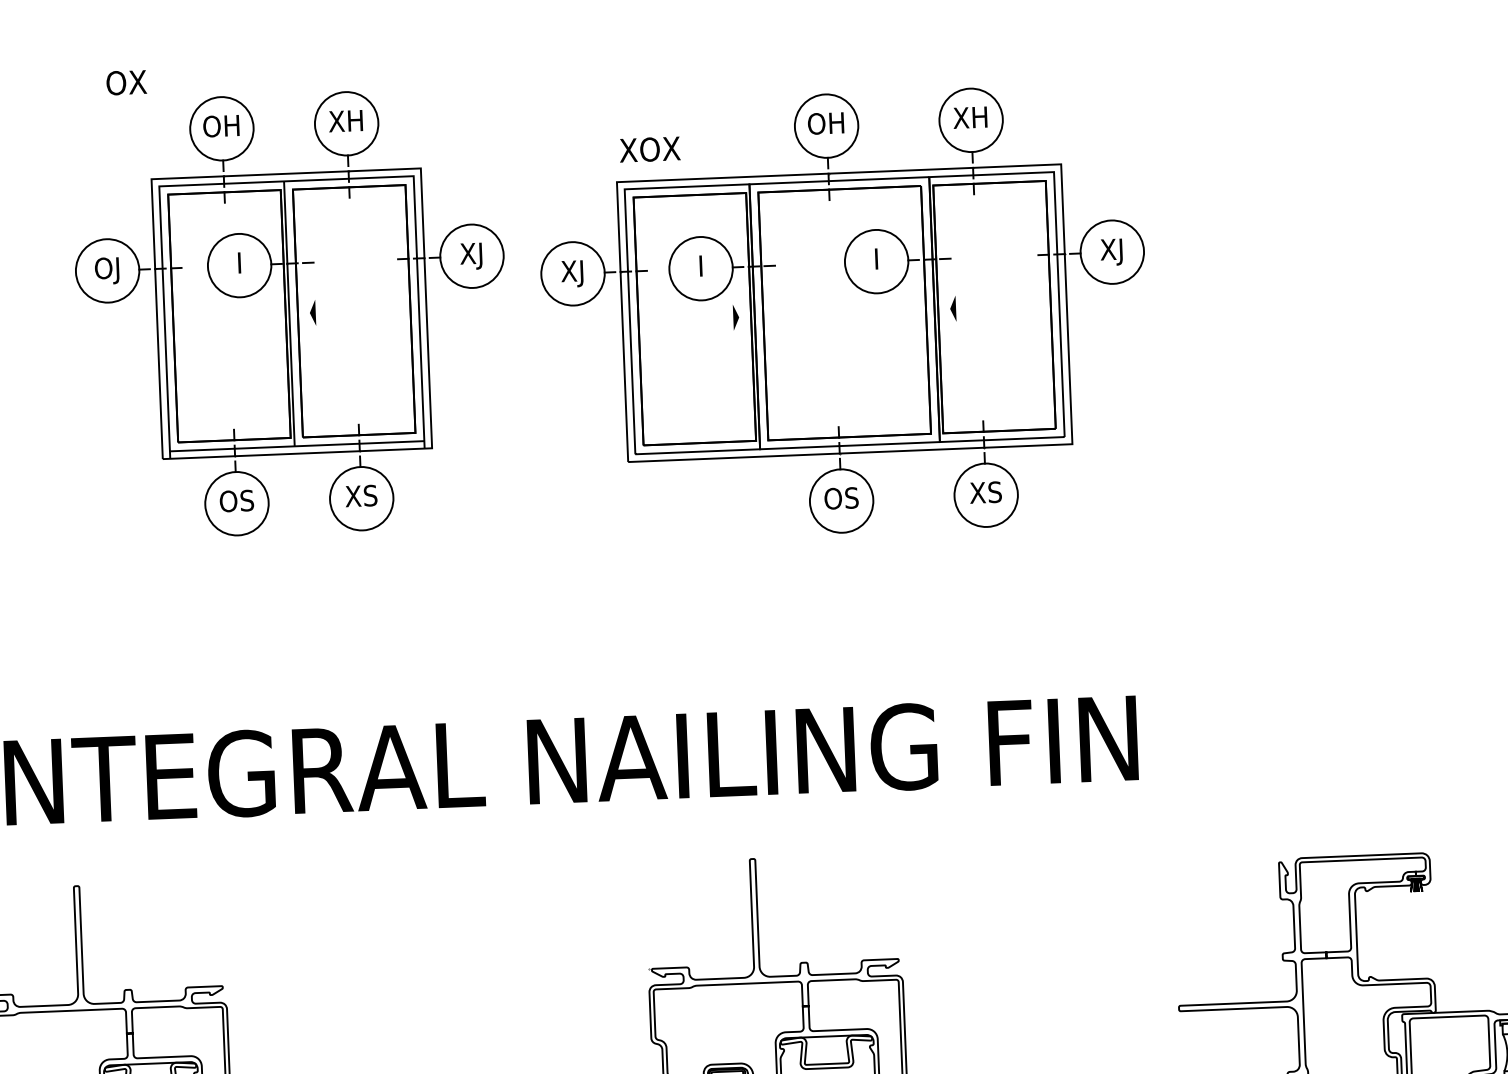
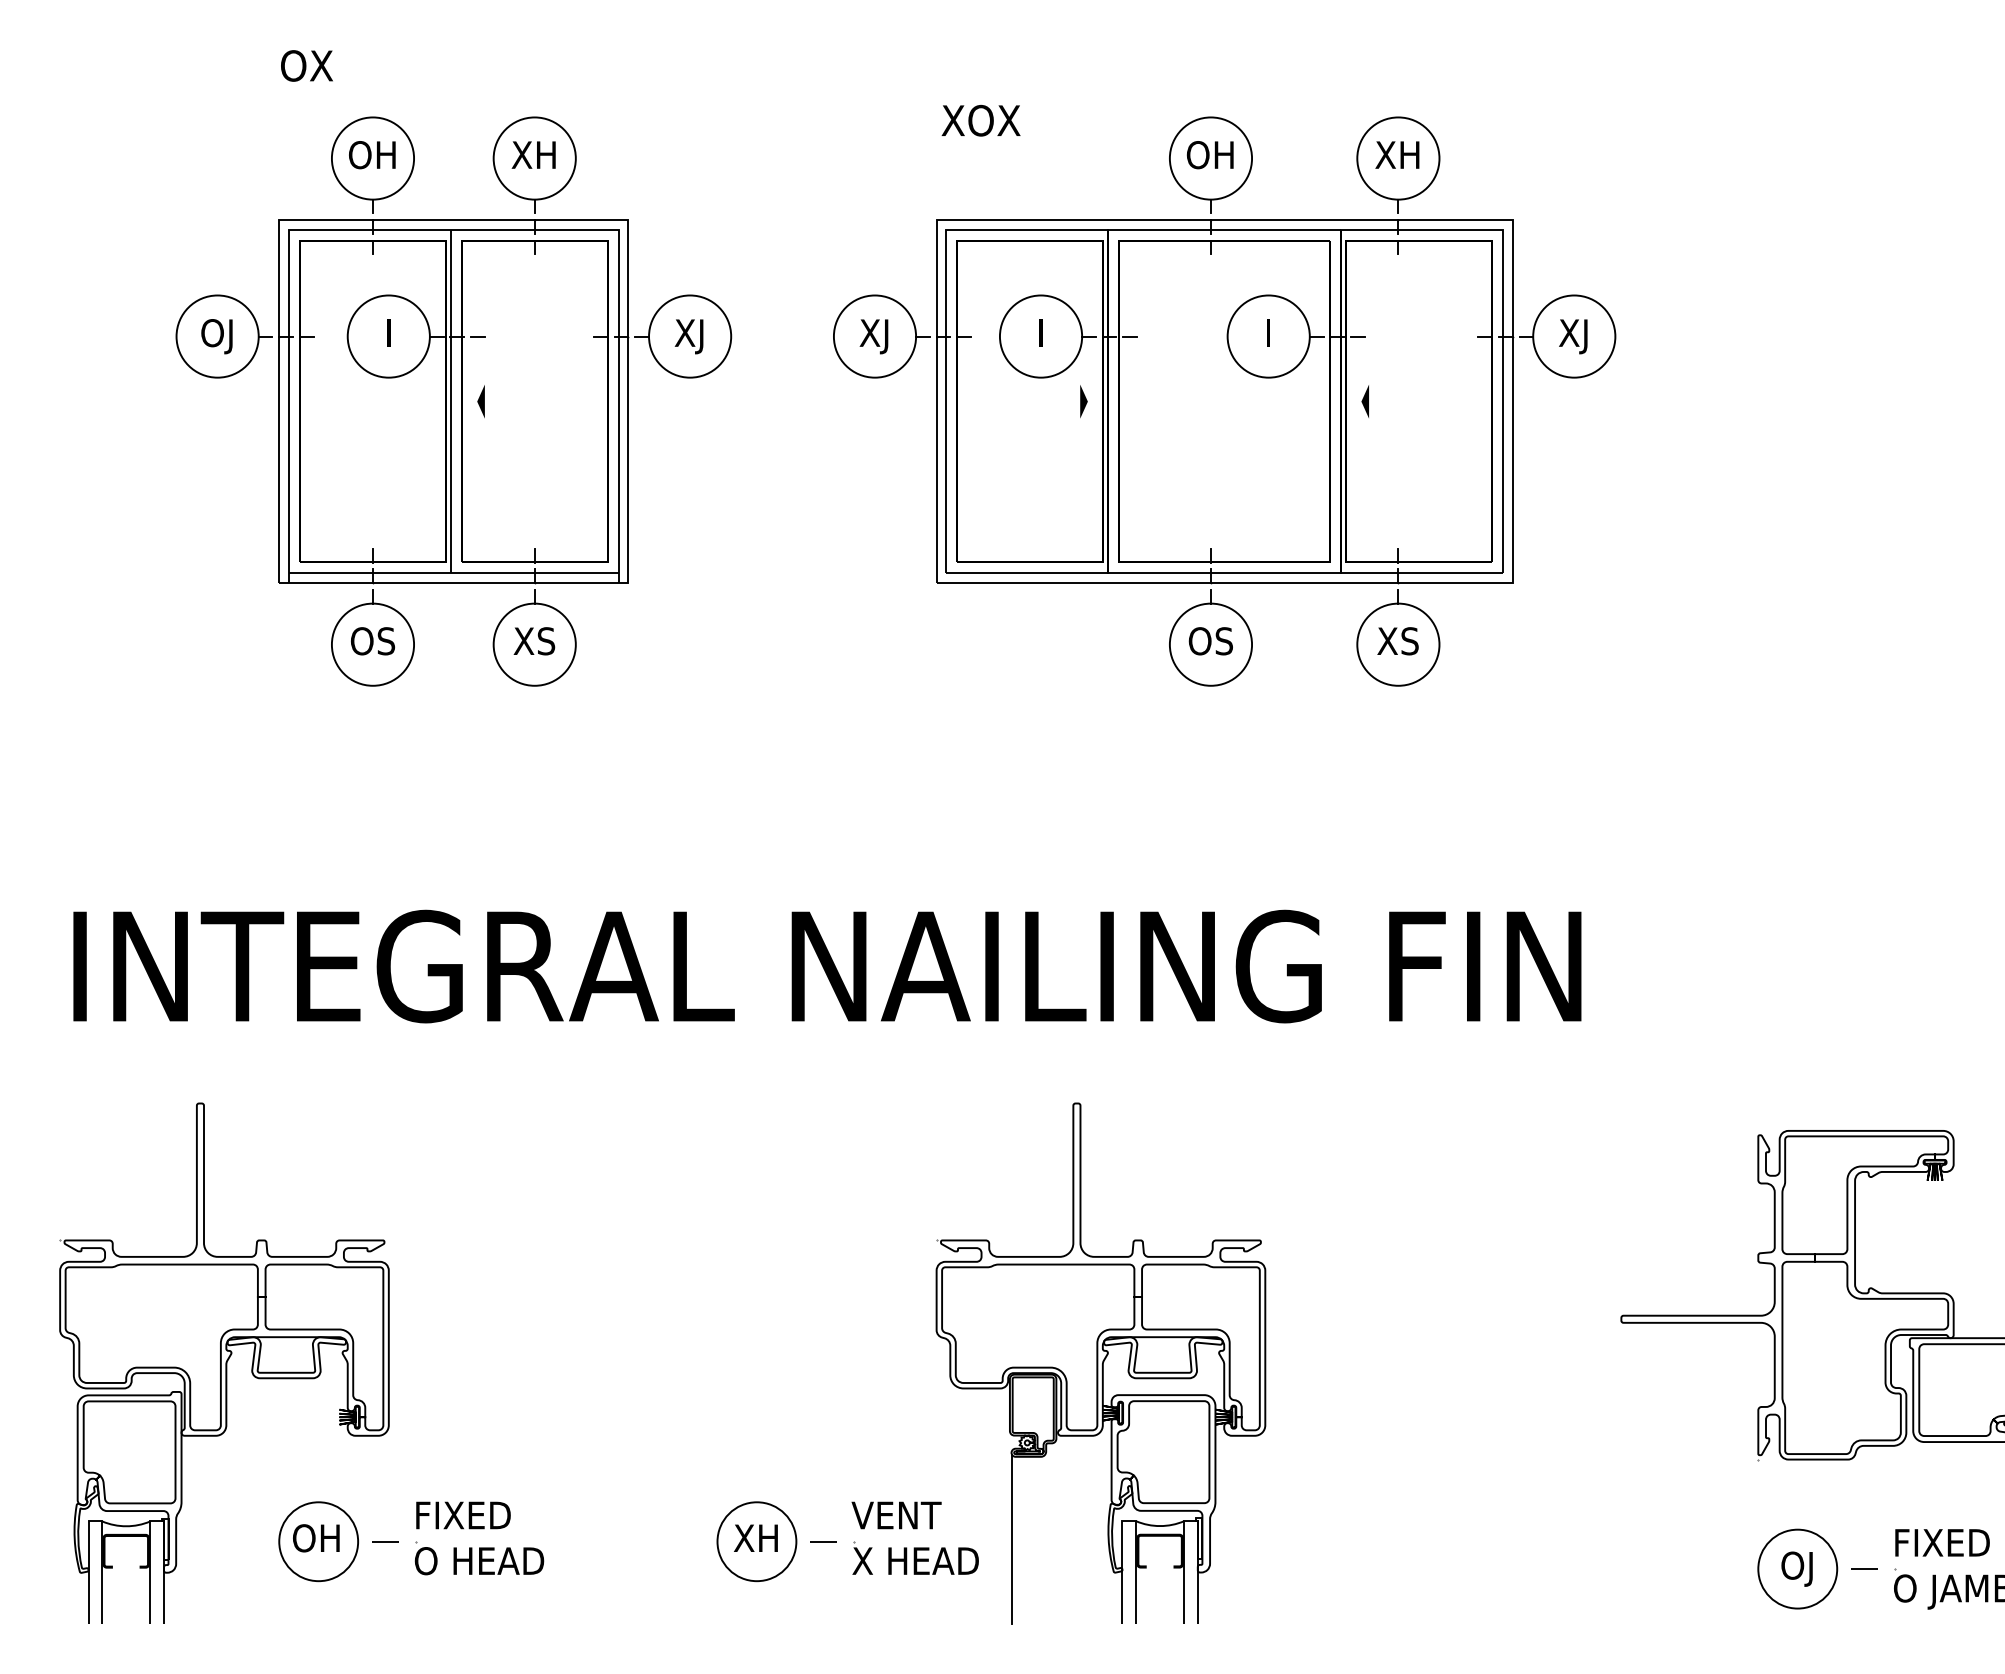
text: (649, 149) -> (980, 120), moved
part: (291, 313) -> (453, 401), moved

